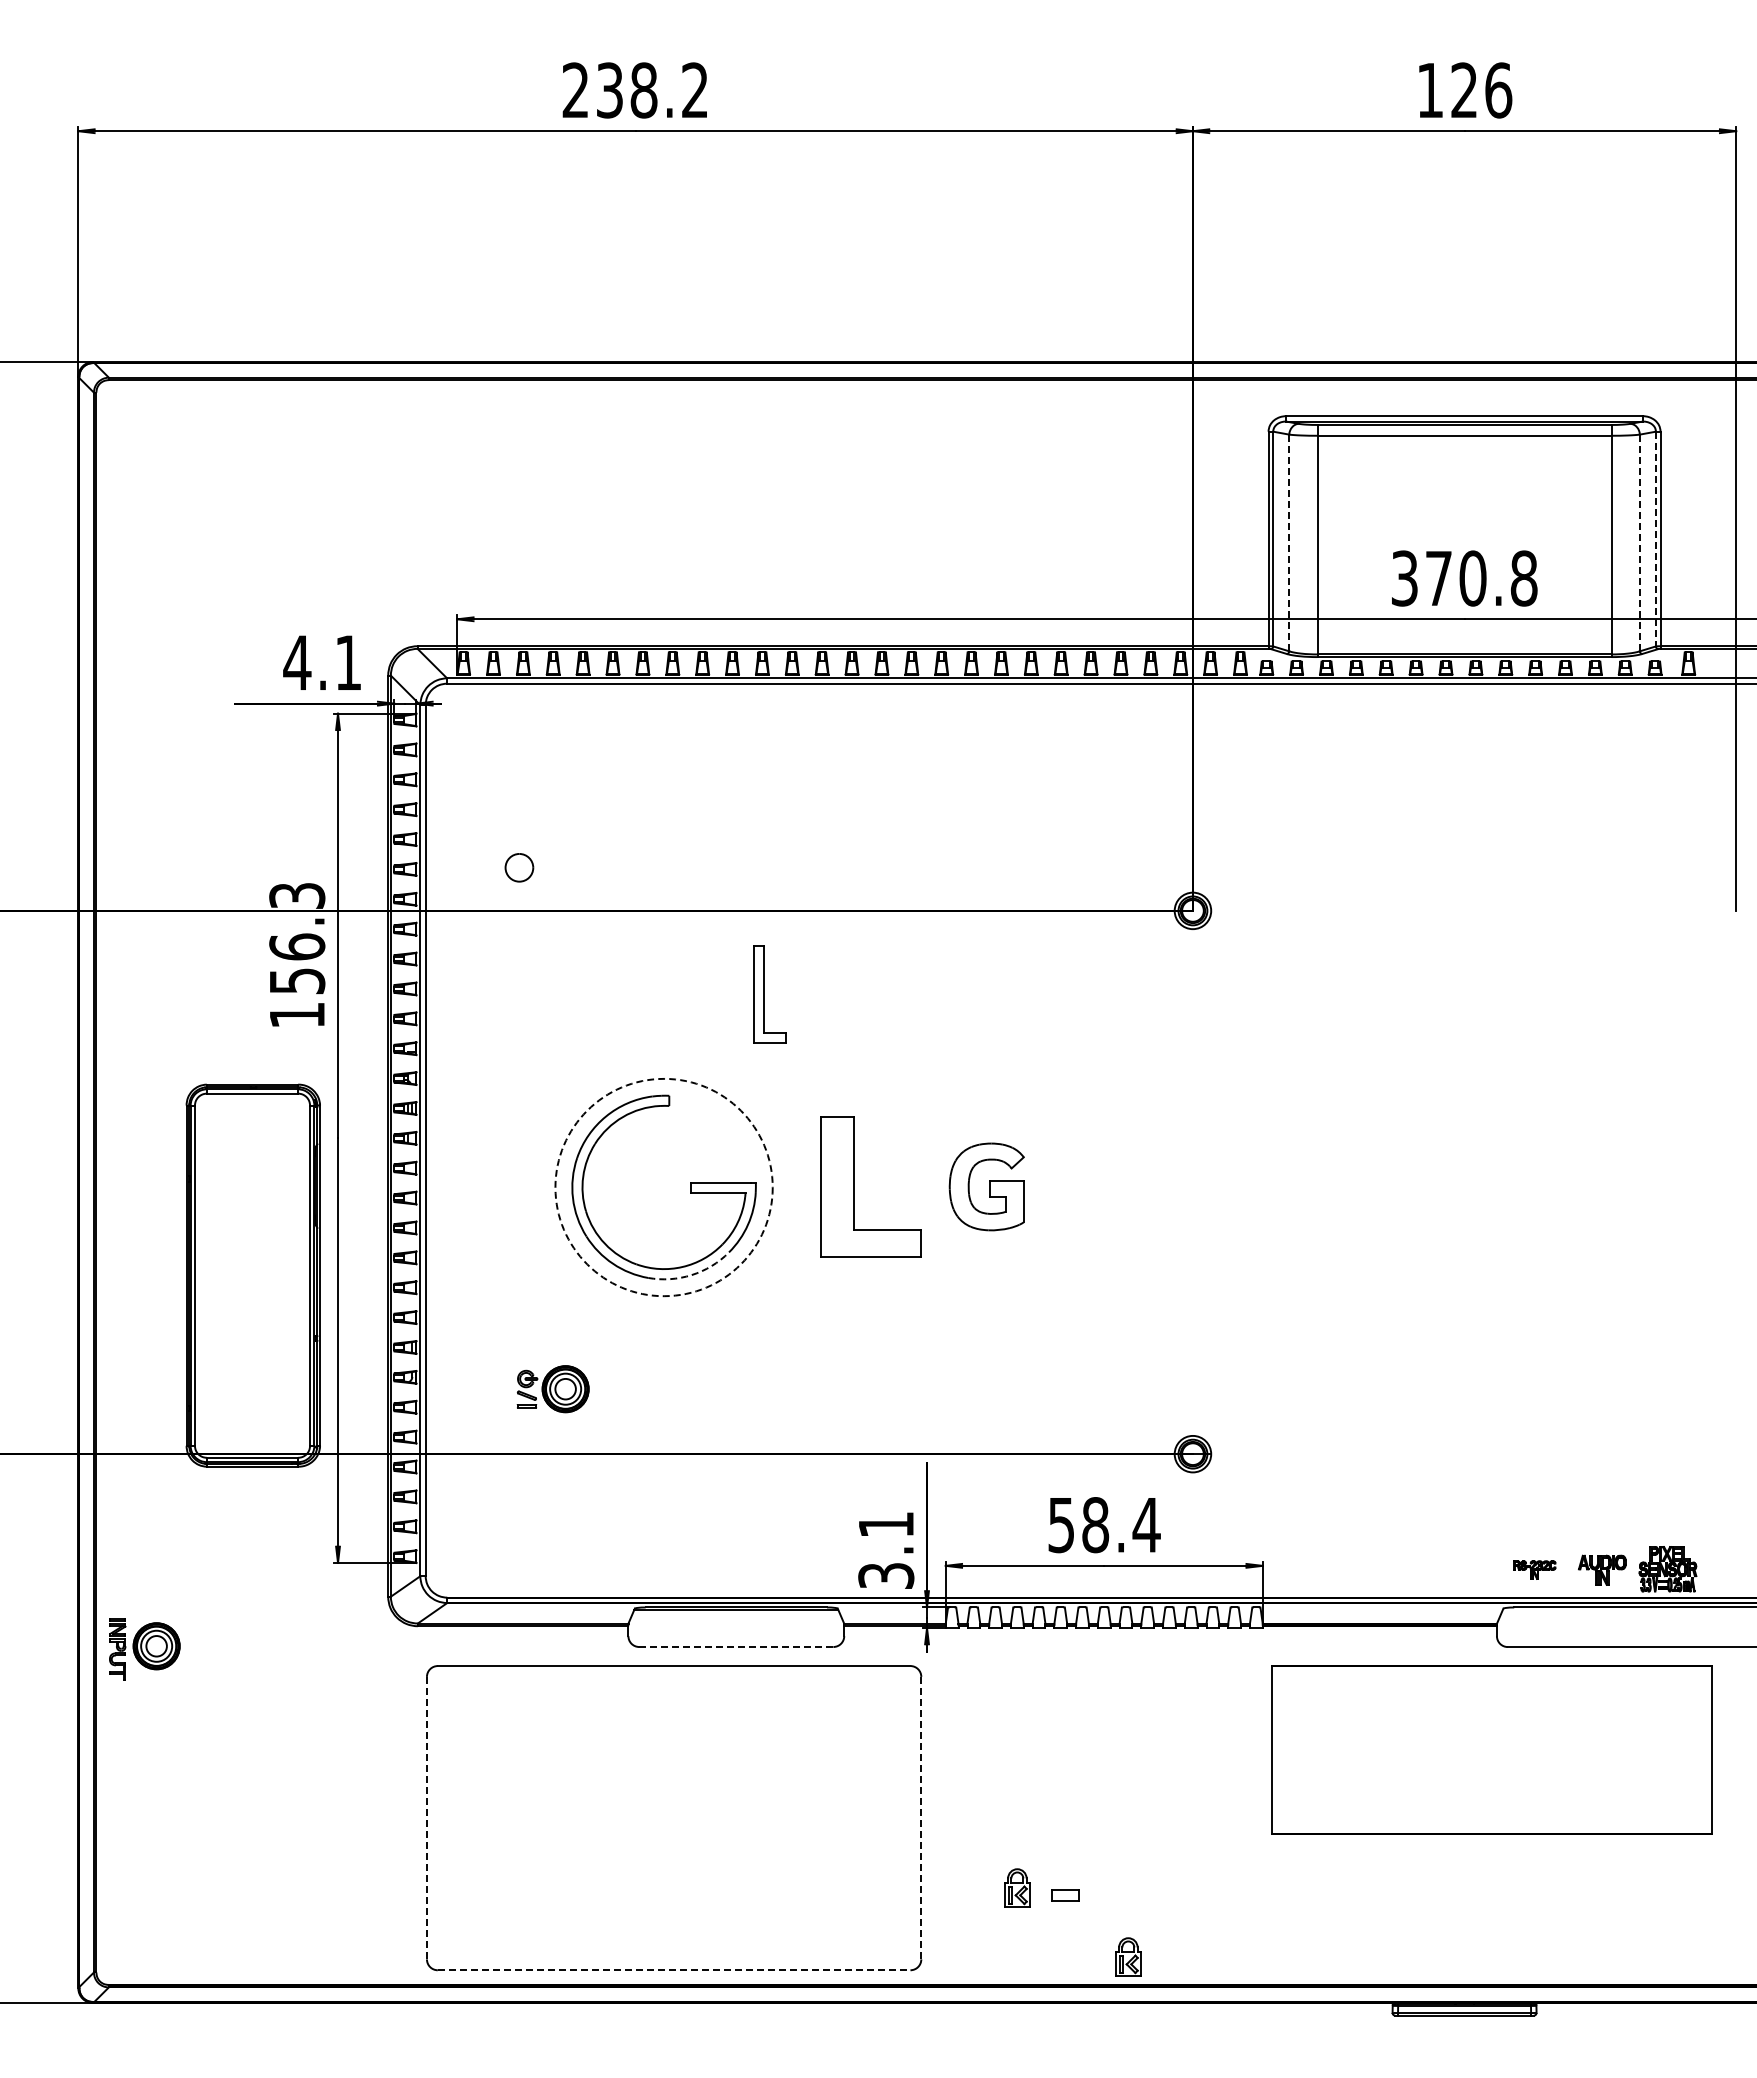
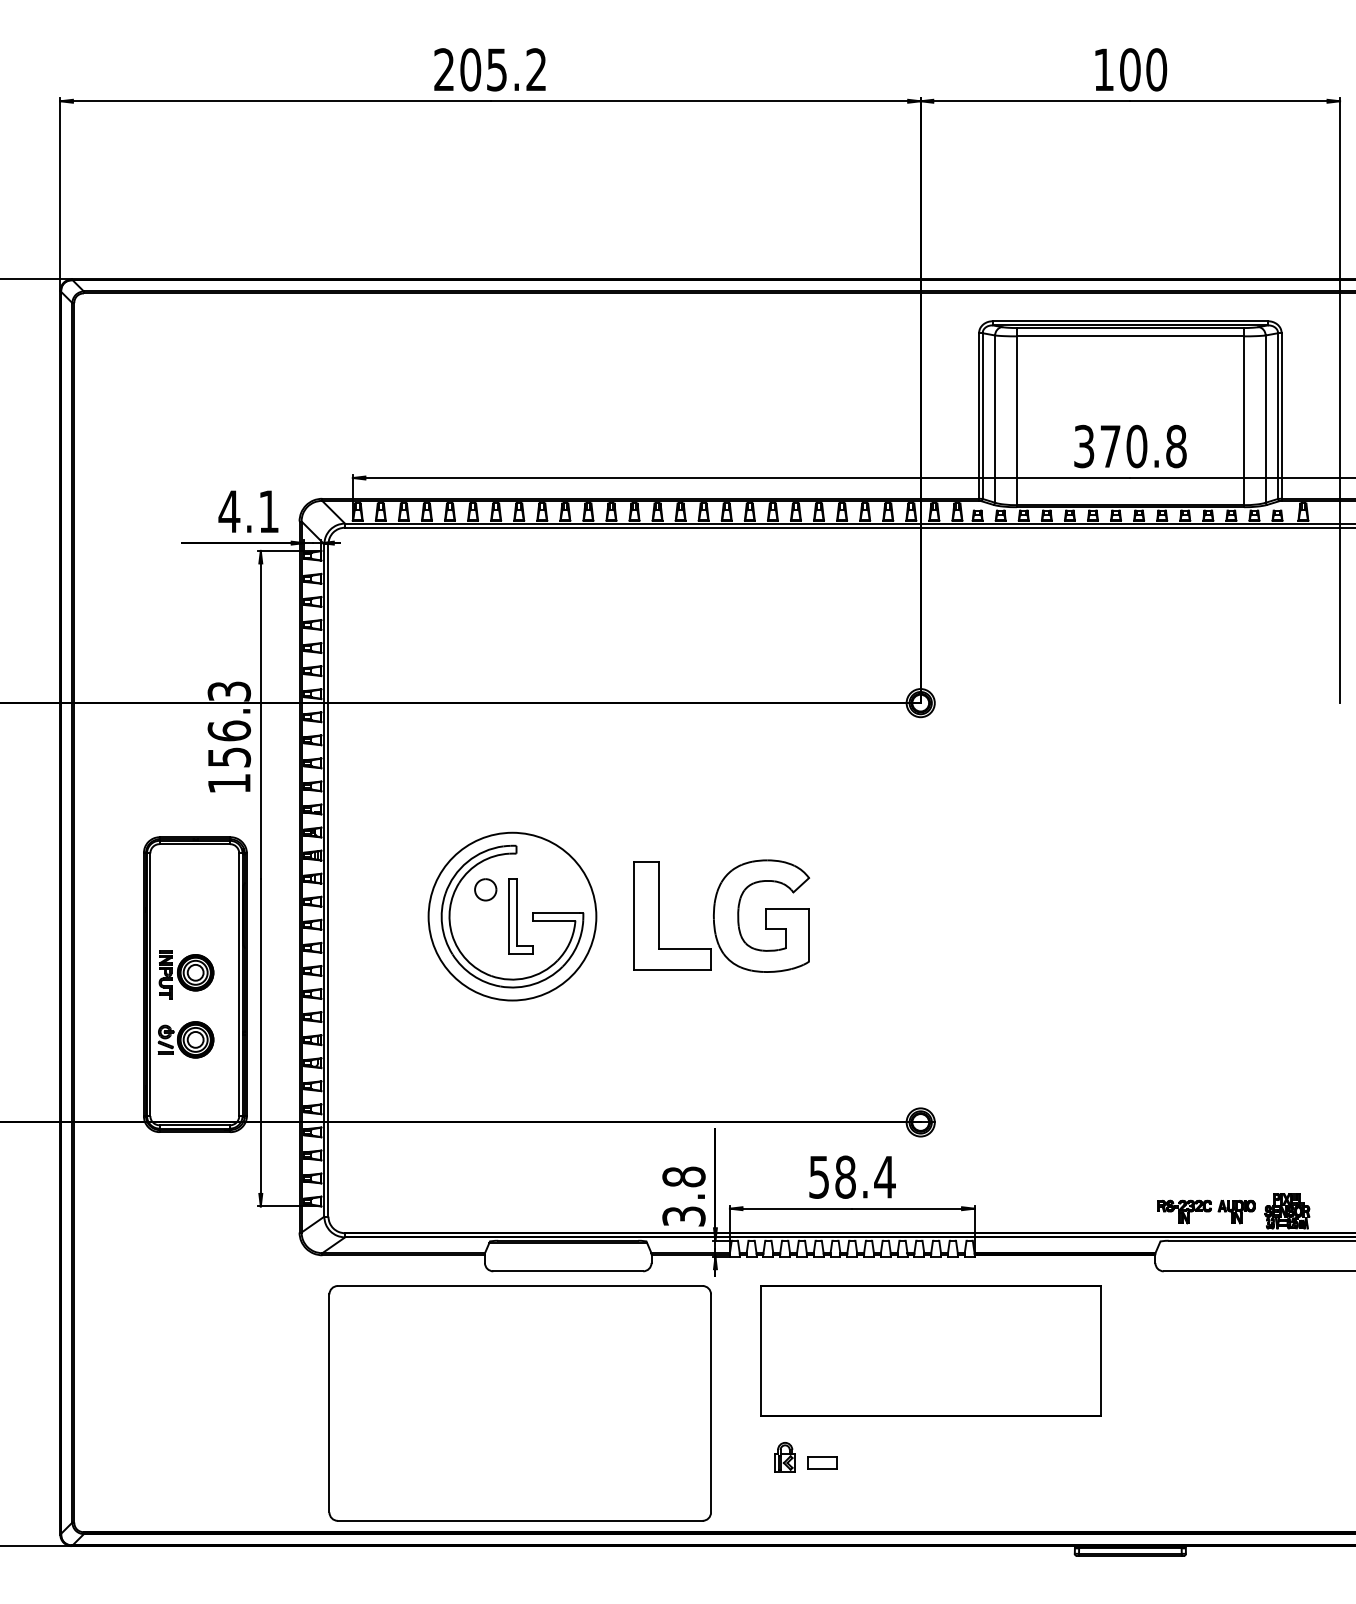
text: (626, 90) -> (483, 69), 238.2 -> 205.2
text: (1481, 90) -> (1143, 69), 126 -> 100
line: (1655, 539) -> (1277, 416), dashed -> solid
line: (1289, 542) -> (995, 418), dashed -> solid
line: (1639, 542) -> (1265, 418), dashed -> solid
part: (519, 867) -> (485, 889), moved
part: (769, 994) -> (520, 916), moved
part: (986, 1186) -> (761, 915), size x1.67
circle: (663, 1187) -> (512, 916), dashed -> solid
arc: (691, 1275) -> (533, 984), dashed -> solid
part: (552, 1389) -> (185, 1040), moved
text: (886, 1524) -> (684, 1176), 3.1 -> 3.8
part: (1534, 1569) -> (1184, 1211), size x1.67
line: (736, 1647) -> (568, 1271), dashed -> solid
part: (144, 1649) -> (186, 975), moved
part: (1491, 1749) -> (931, 1350), moved
line: (921, 1817) -> (711, 1402), dashed -> solid
line: (426, 1818) -> (329, 1403), dashed -> solid
part: (1064, 1894) -> (821, 1462), size x1.43
part: (1128, 1956) -> (870, 1510), removed
line: (674, 1970) -> (520, 1521), dashed -> solid

